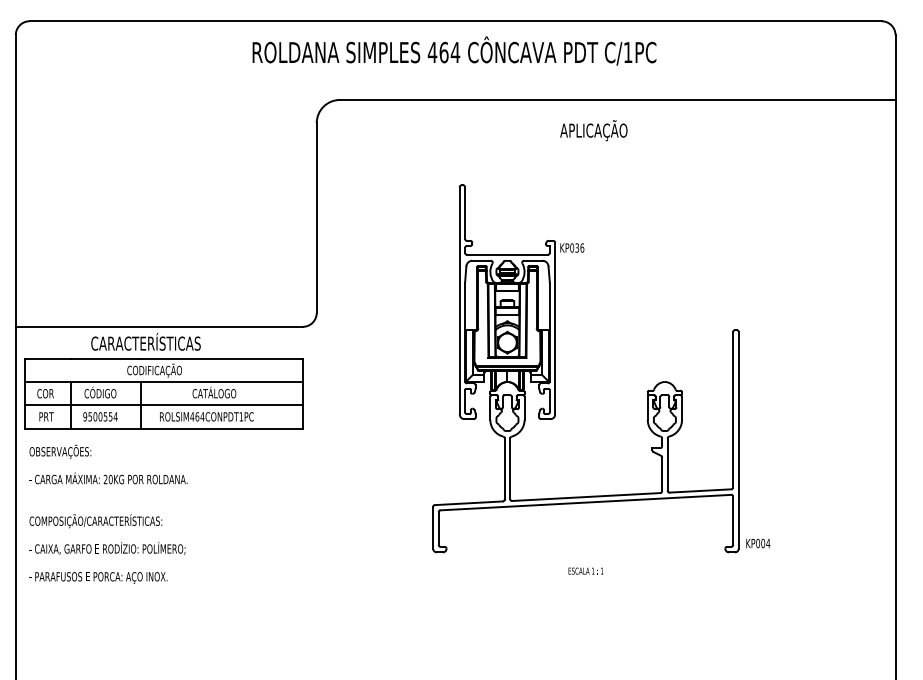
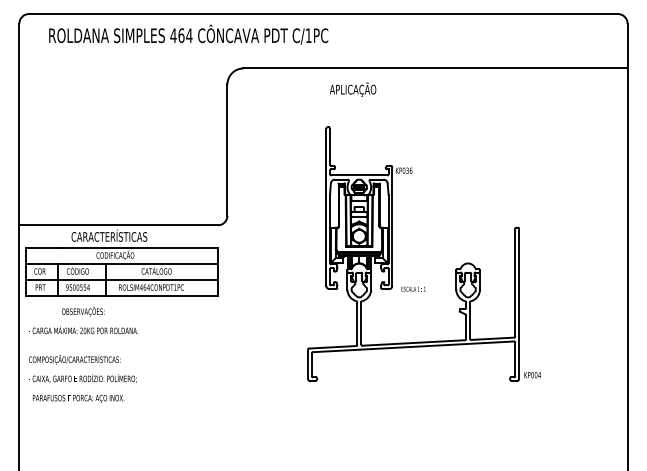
text: (454, 50) -> (188, 34), moved
text: (593, 130) -> (352, 89), moved
text: (60, 451) -> (83, 311), moved
text: (585, 570) -> (413, 288), moved

